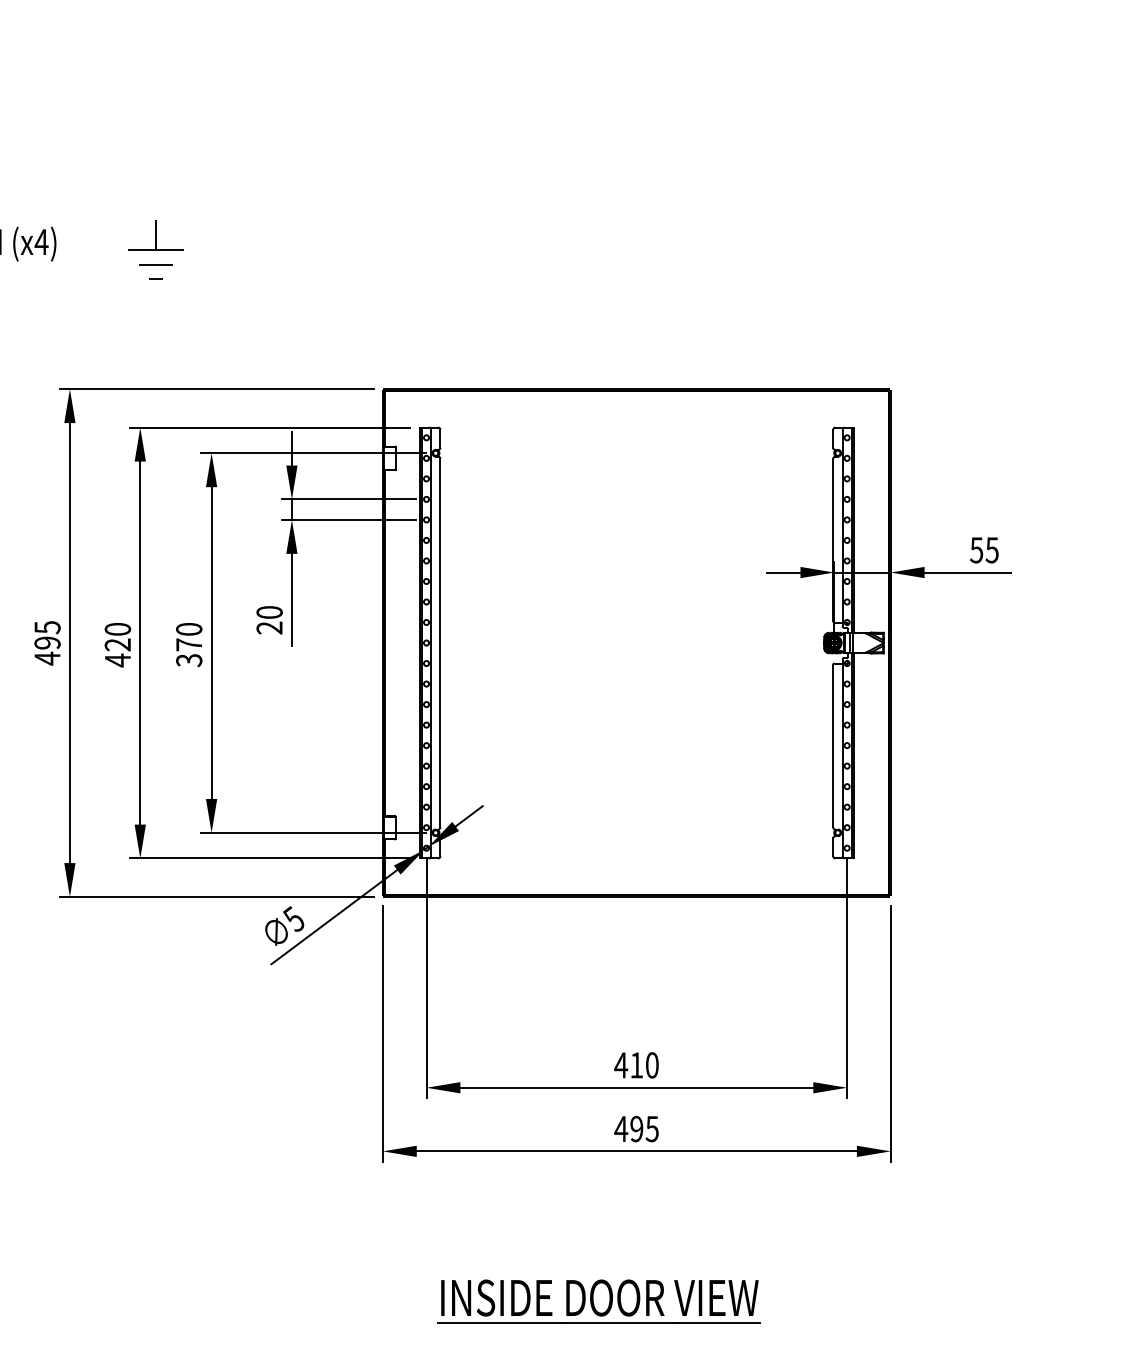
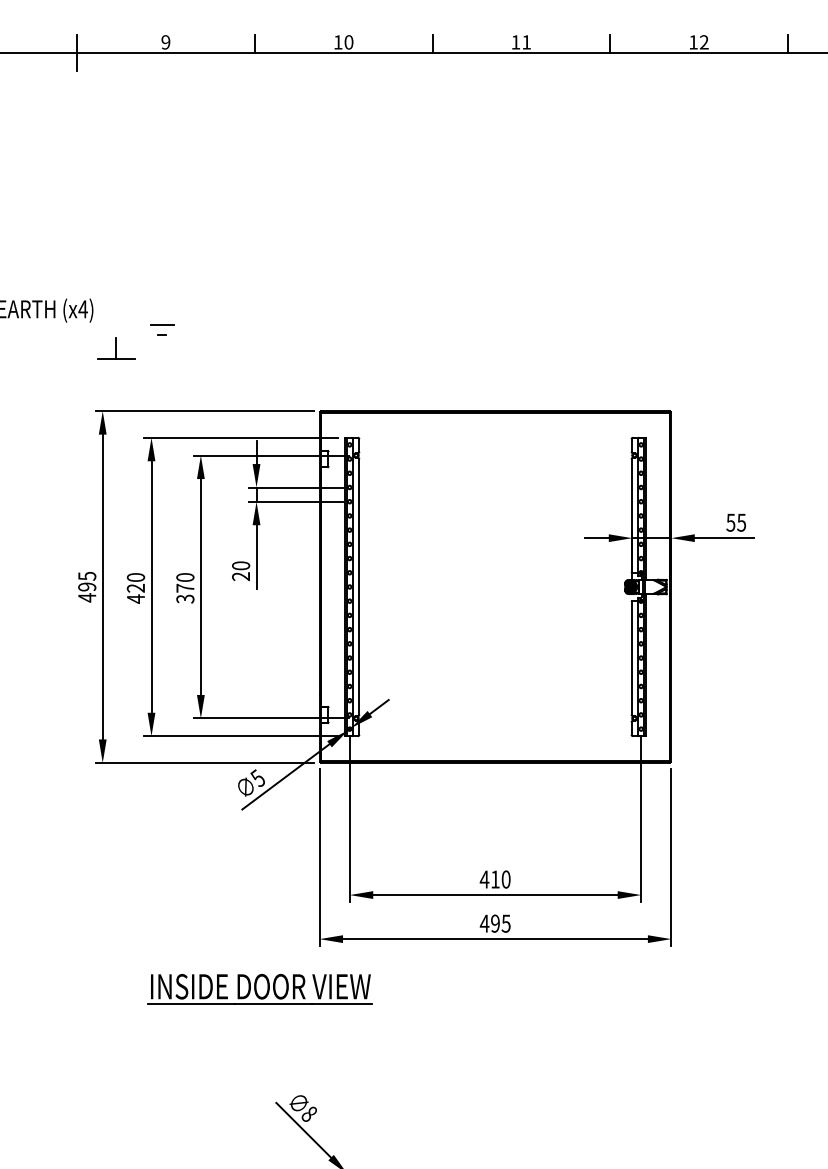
part: (156, 235) -> (116, 348), moved
part: (597, 1302) -> (259, 989), moved

